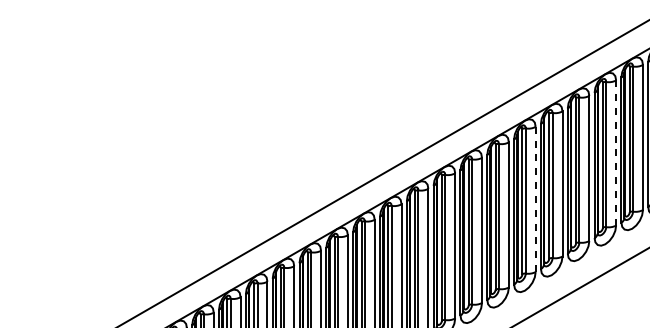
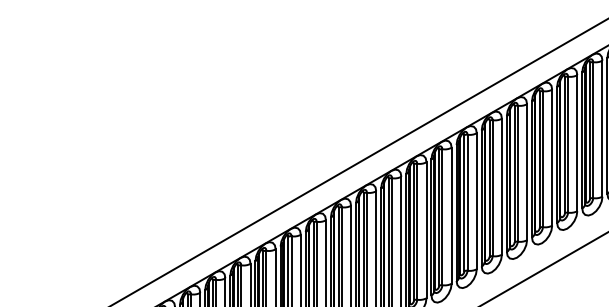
line: (616, 153) -> (577, 143), dashed -> solid
line: (535, 199) -> (501, 186), dashed -> solid

